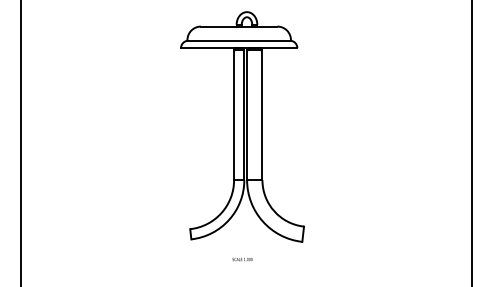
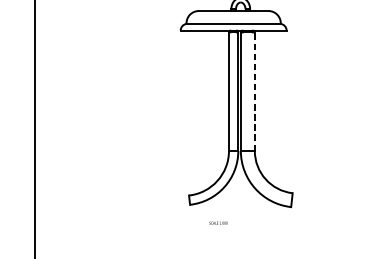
line: (262, 114) -> (254, 91), solid -> dashed
text: (242, 259) -> (218, 223), moved

